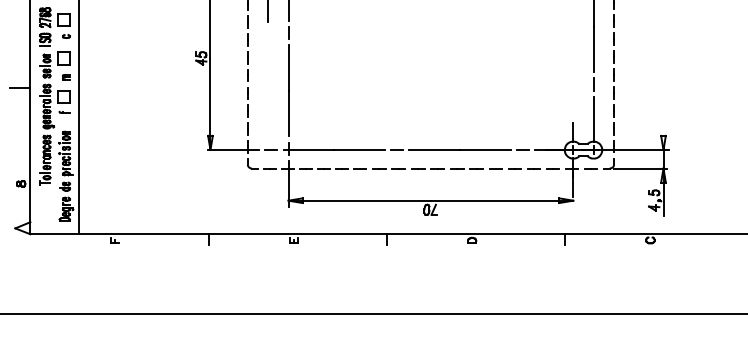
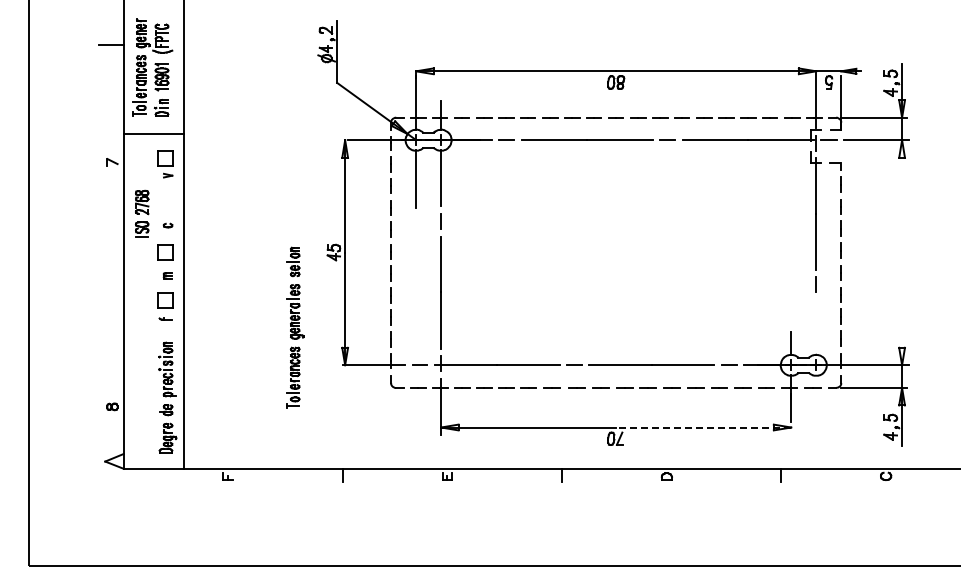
part: (64, 20) -> (165, 205), removed
line: (19, 88) -> (110, 289), removed
part: (47, 119) -> (295, 327), moved
line: (593, 119) -> (816, 327), removed
line: (501, 200) -> (703, 427), solid -> dashed

